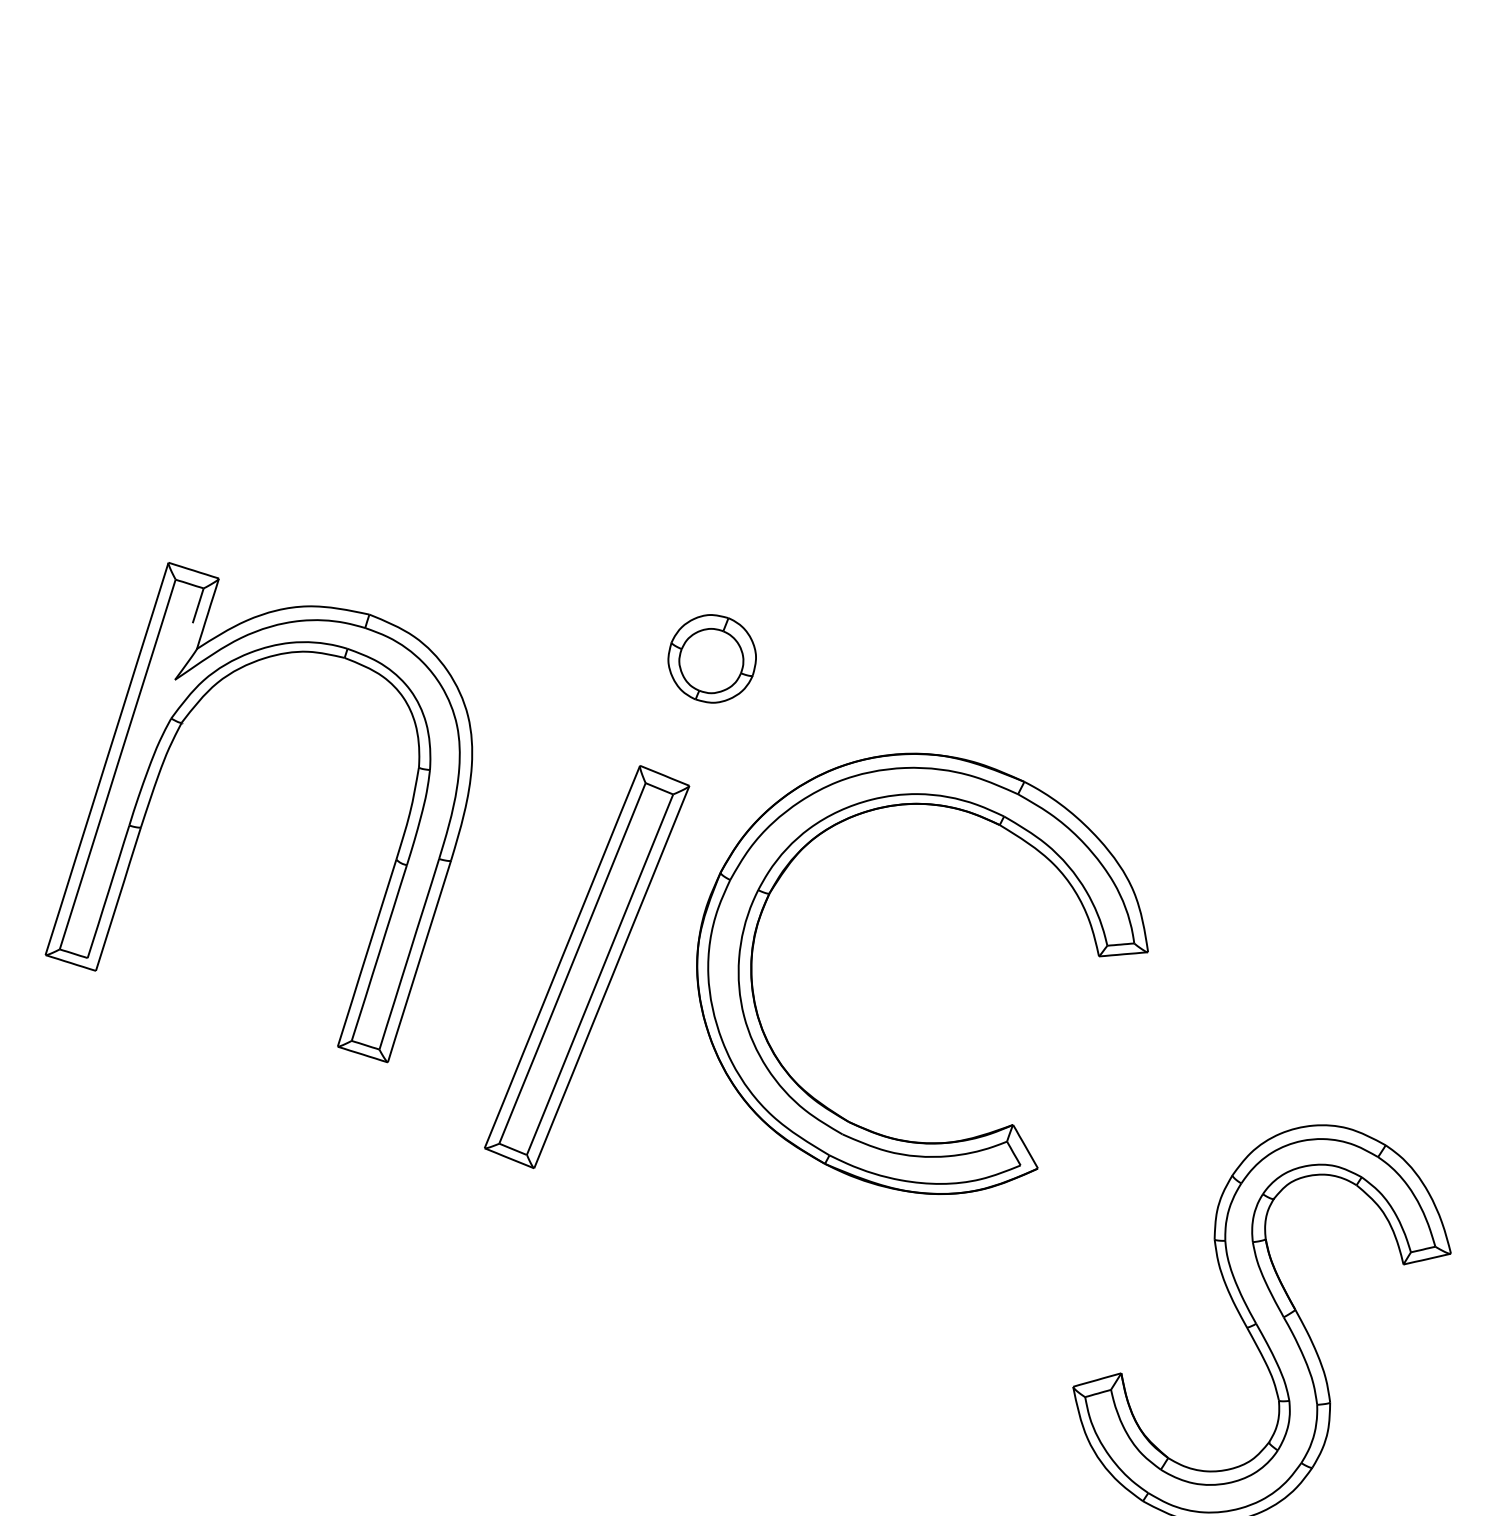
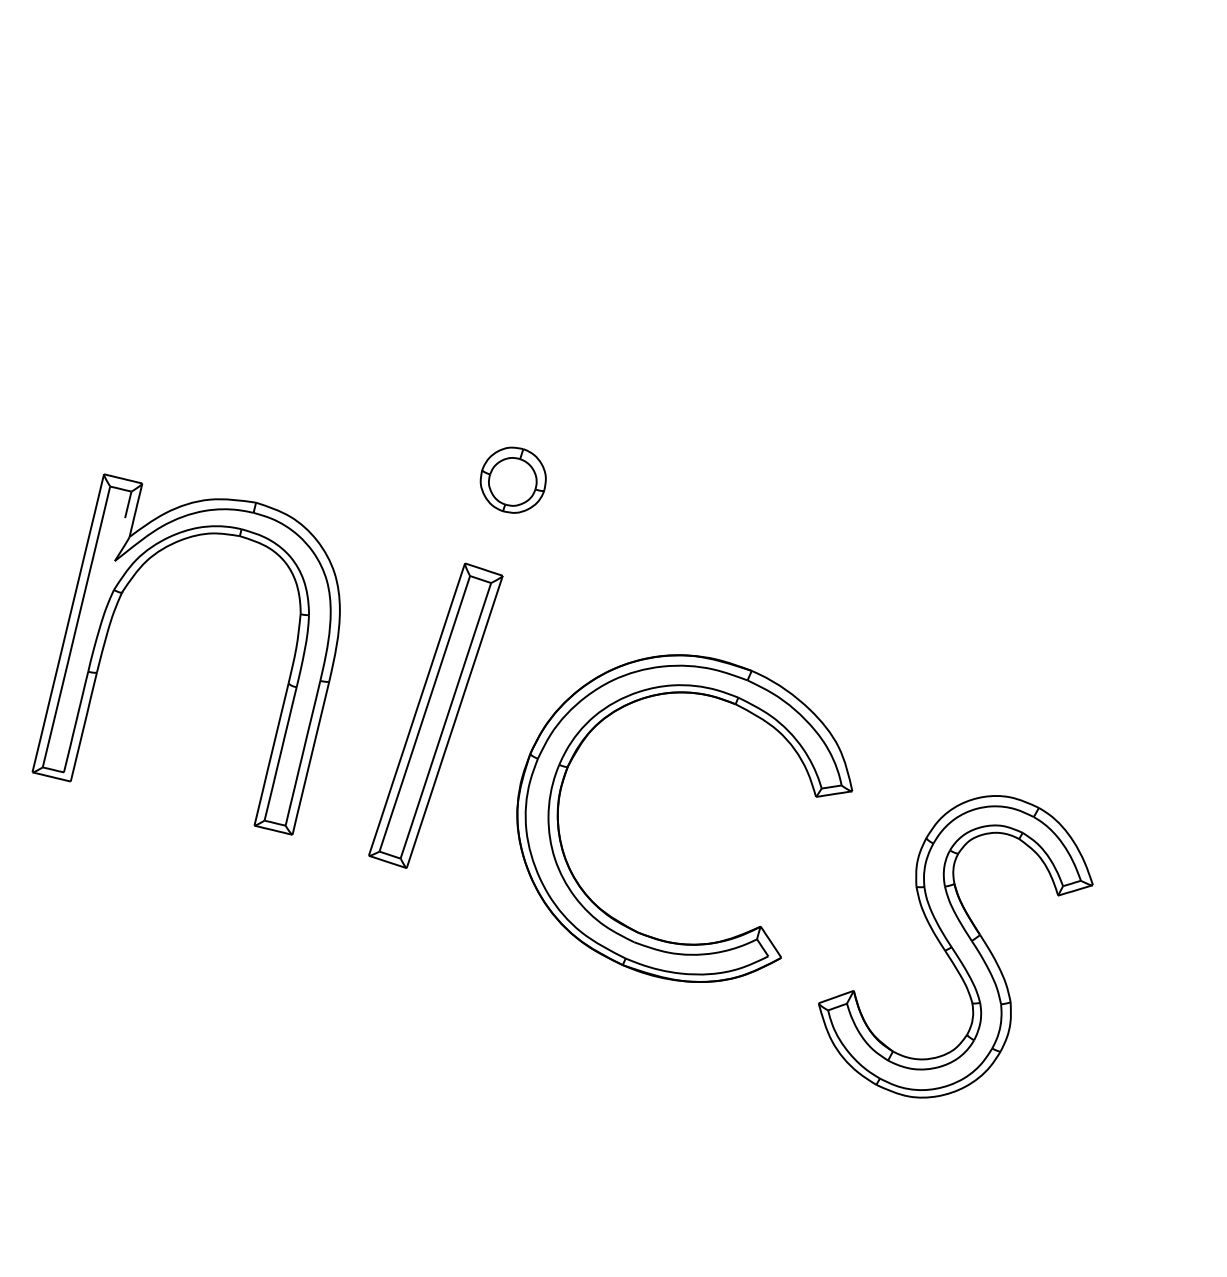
part: (159, 776) -> (108, 633), moved
part: (831, 1108) -> (624, 923), moved

